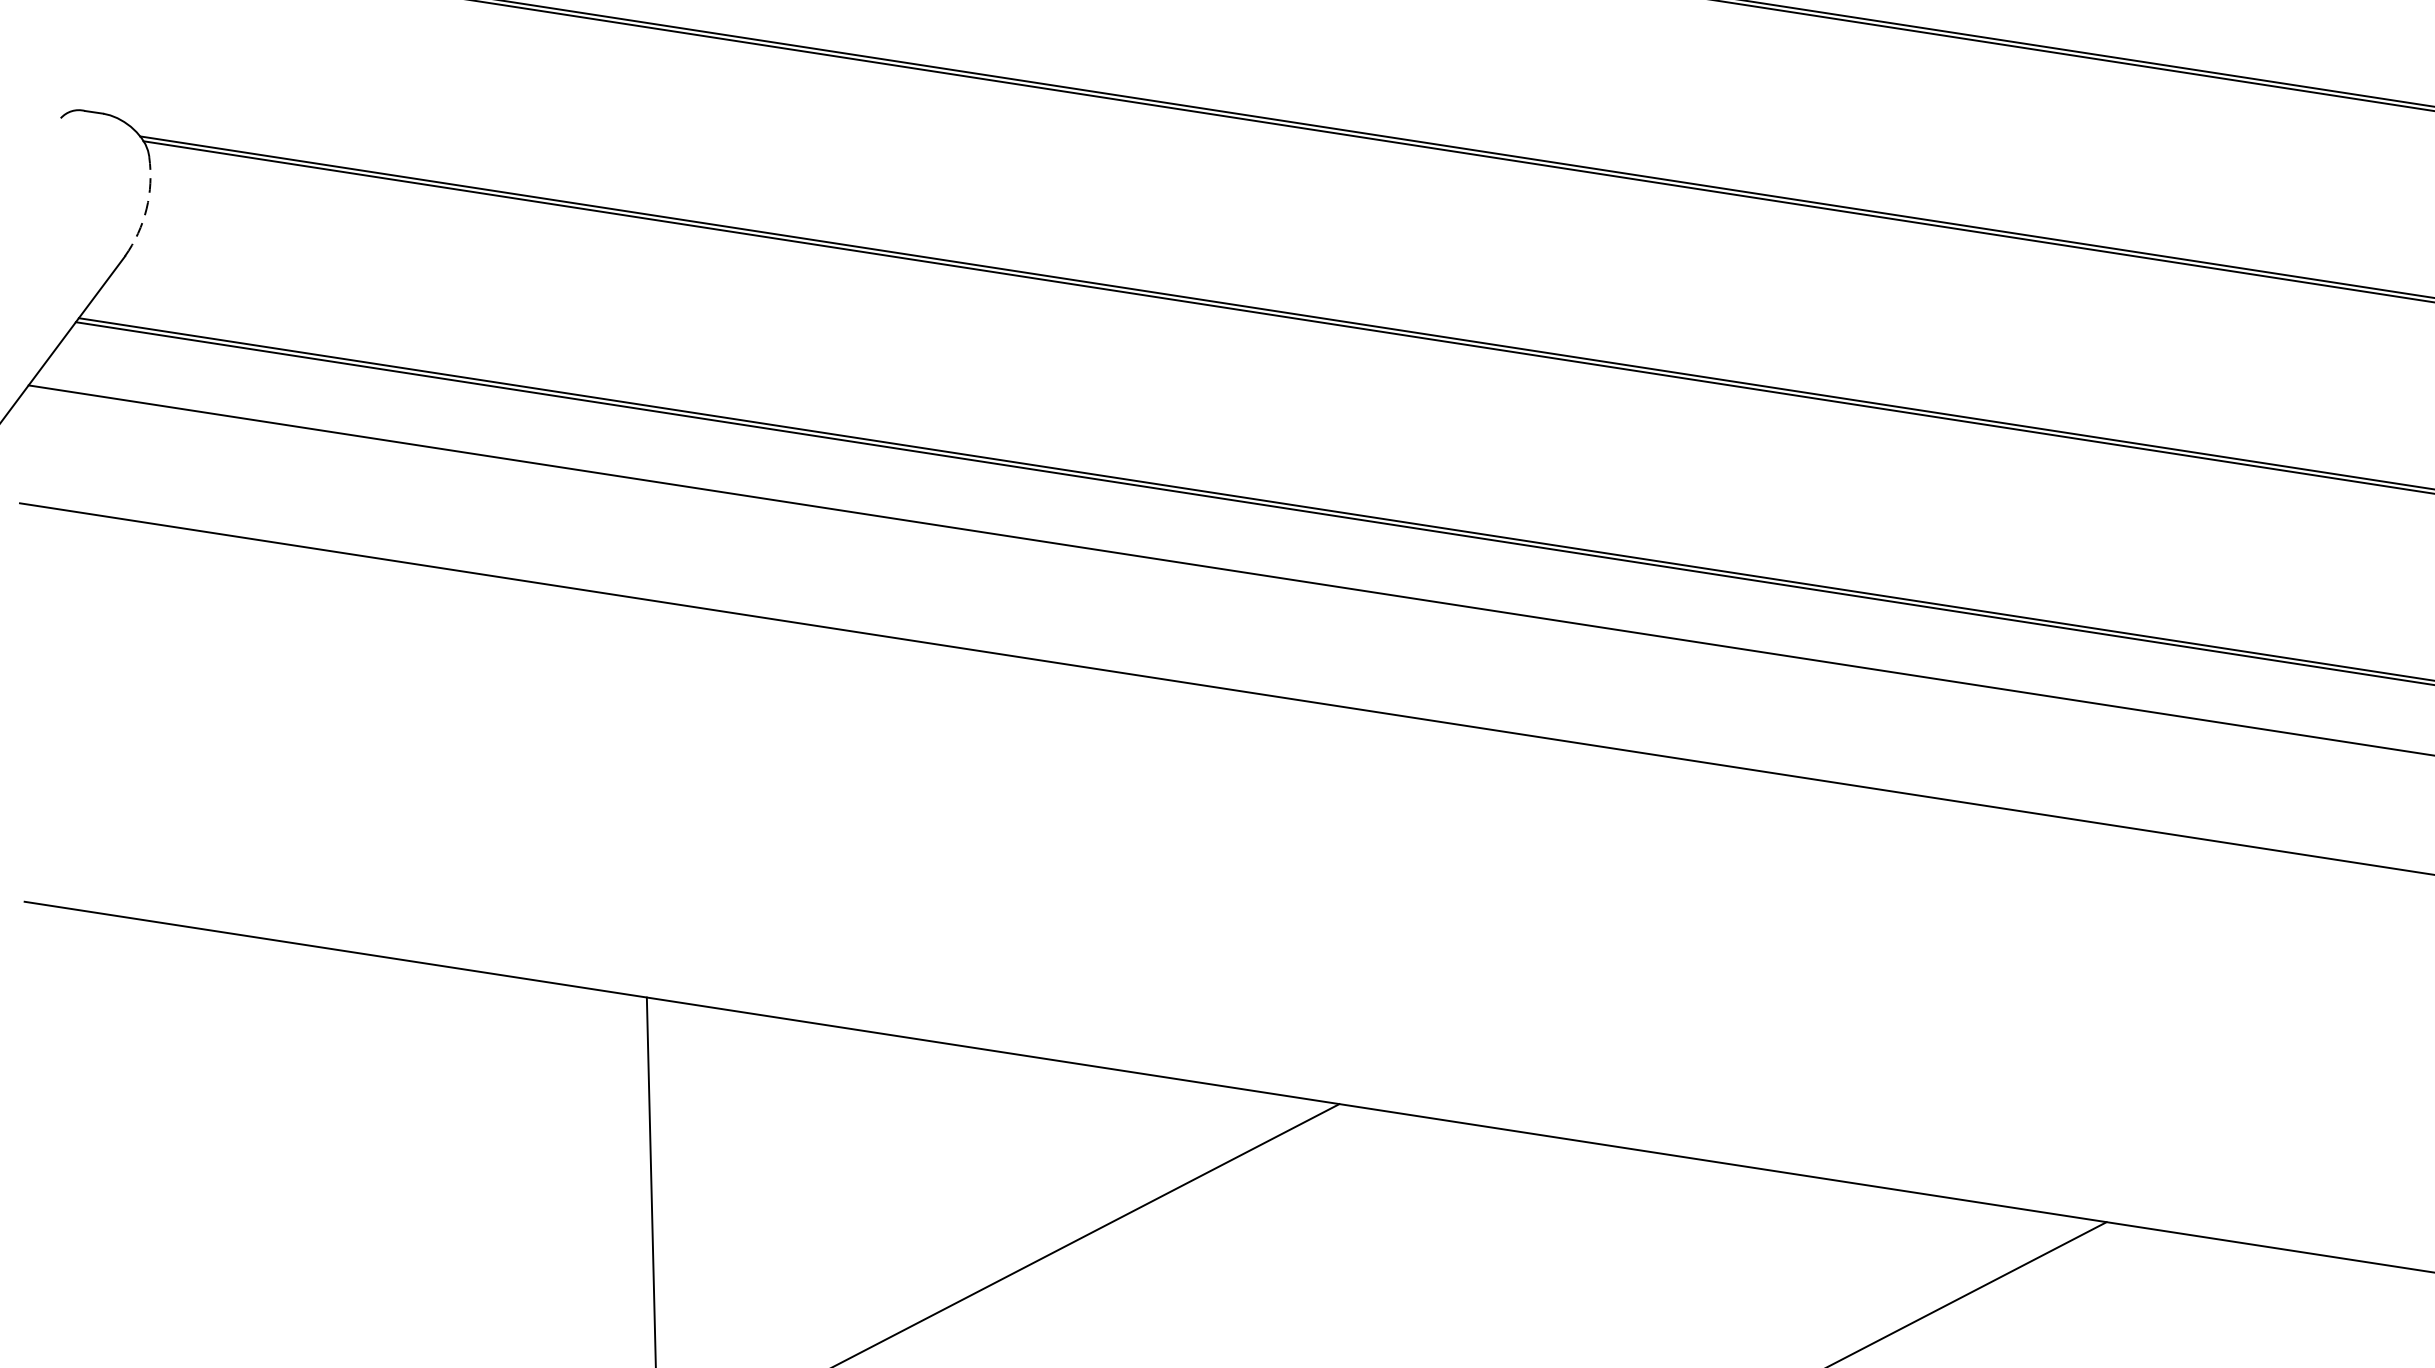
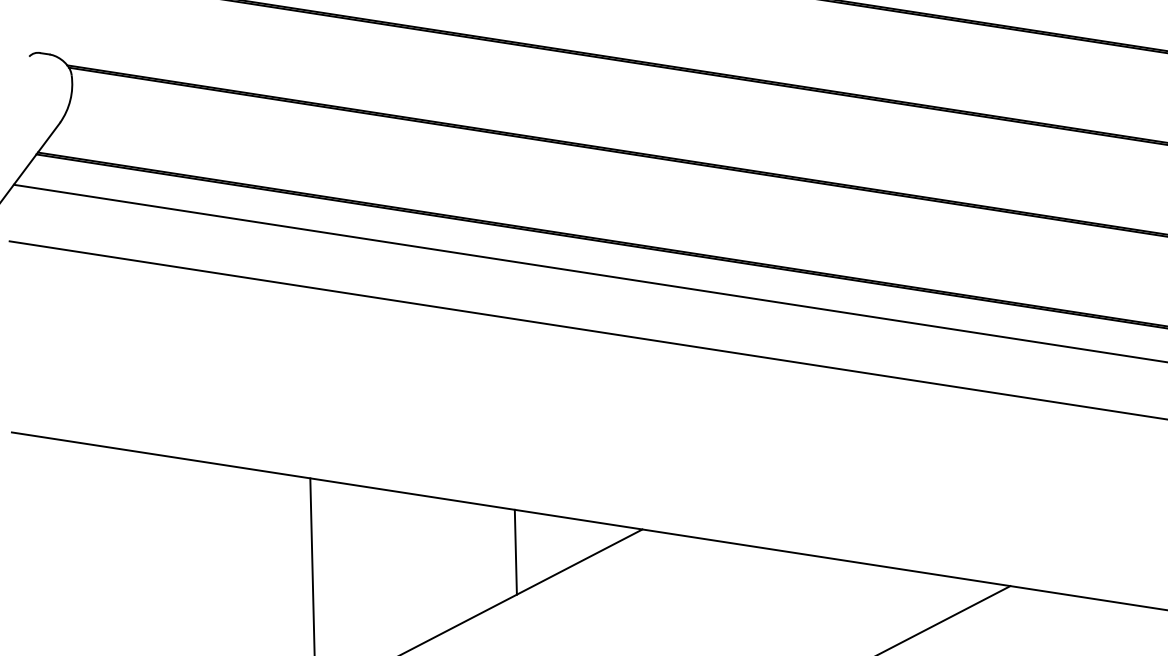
arc: (146, 209) -> (70, 100), dashed -> solid
line: (1074, 1150) -> (515, 551), added

